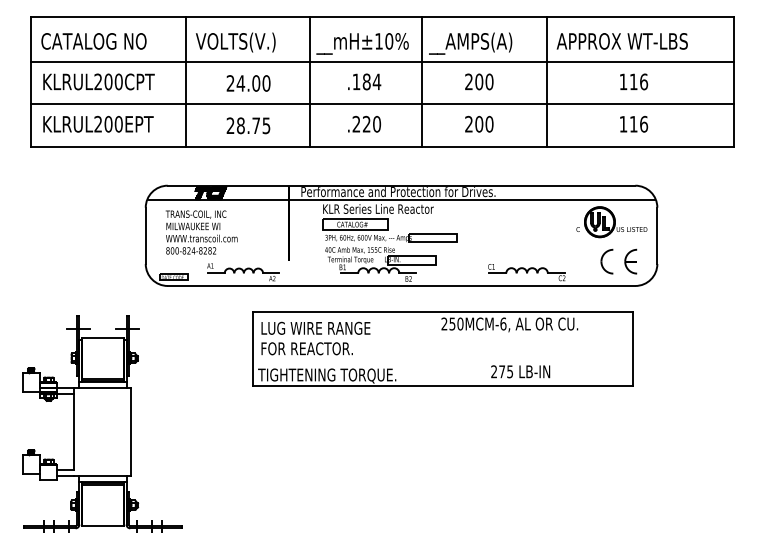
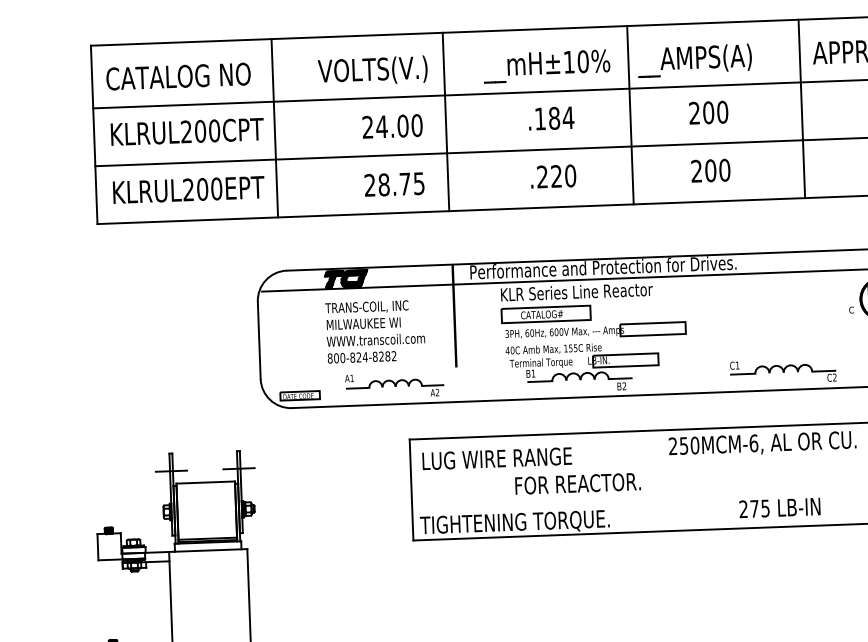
line: (185, 81) -> (274, 128), moved
line: (309, 81) -> (445, 121), moved
text: (201, 232) -> (375, 331), moved
text: (306, 348) -> (577, 483), moved

